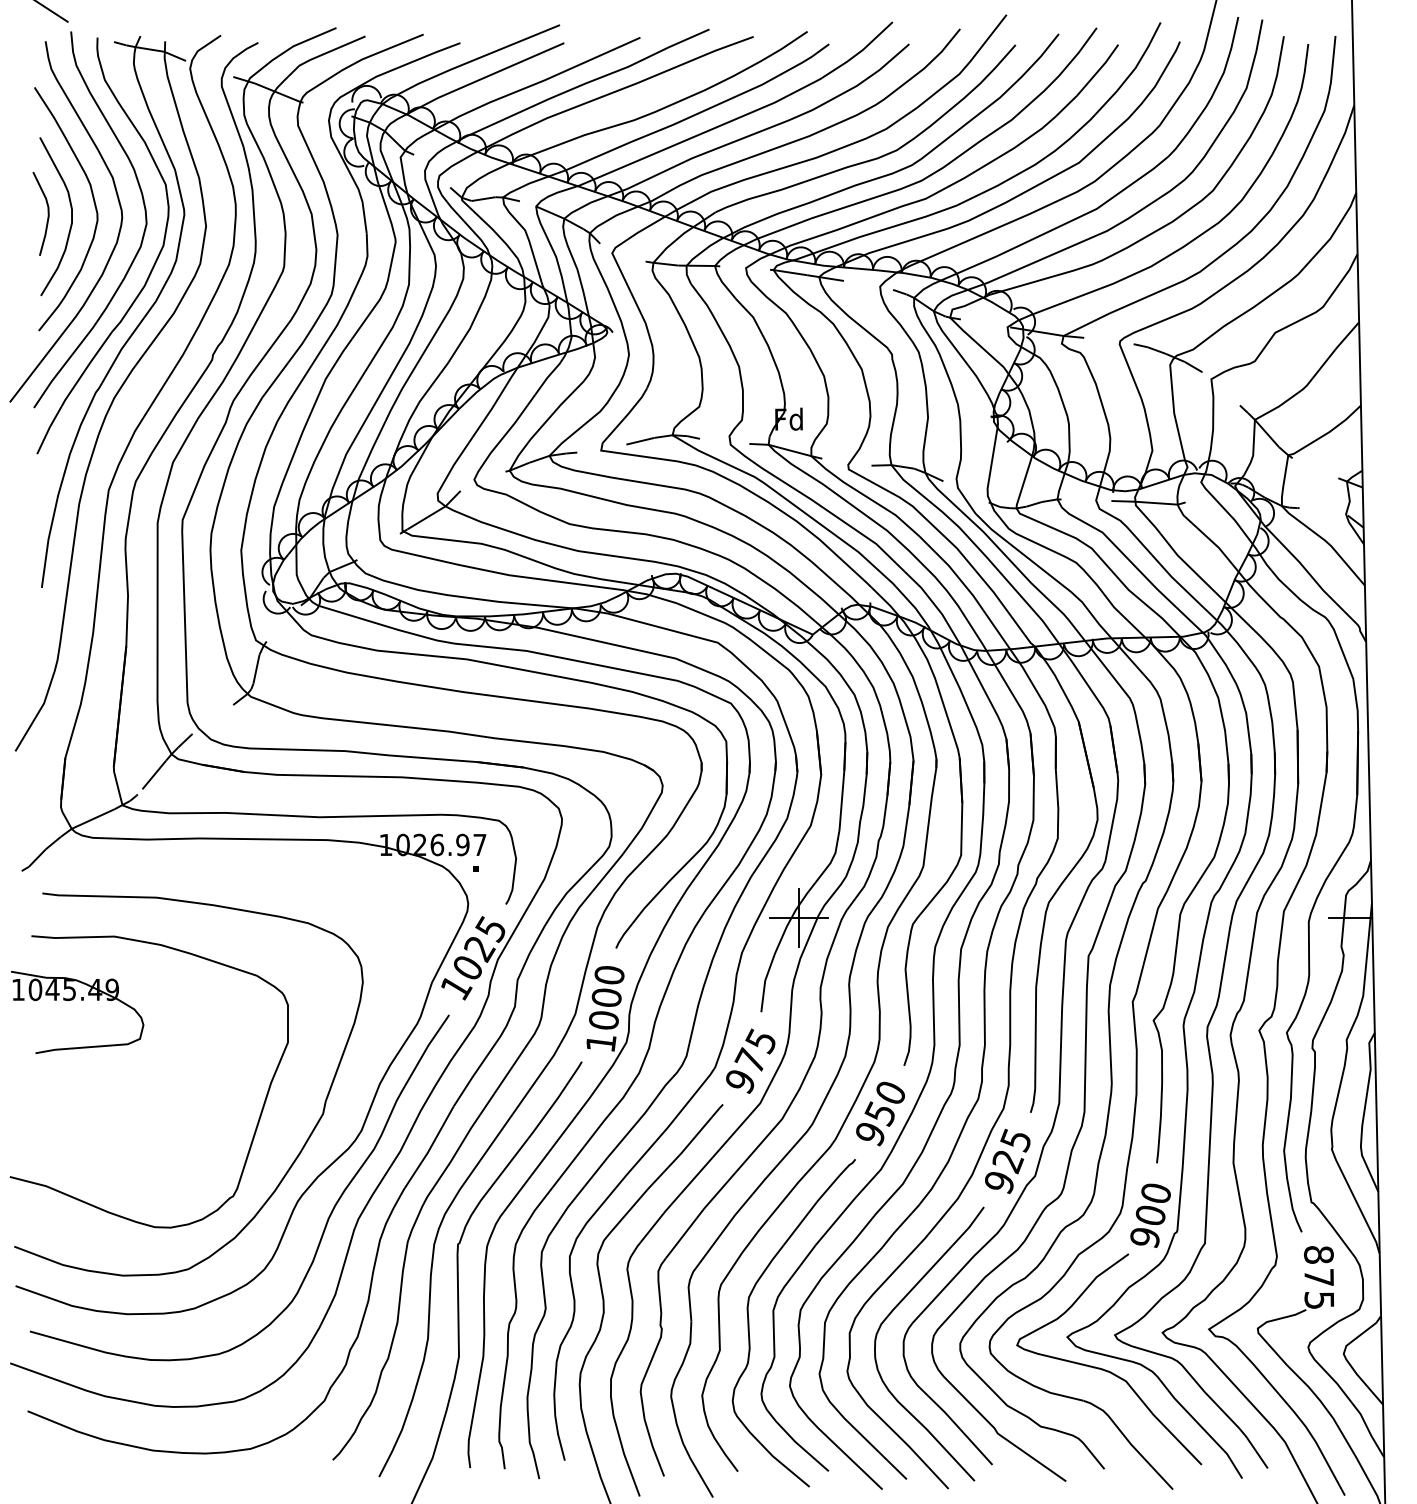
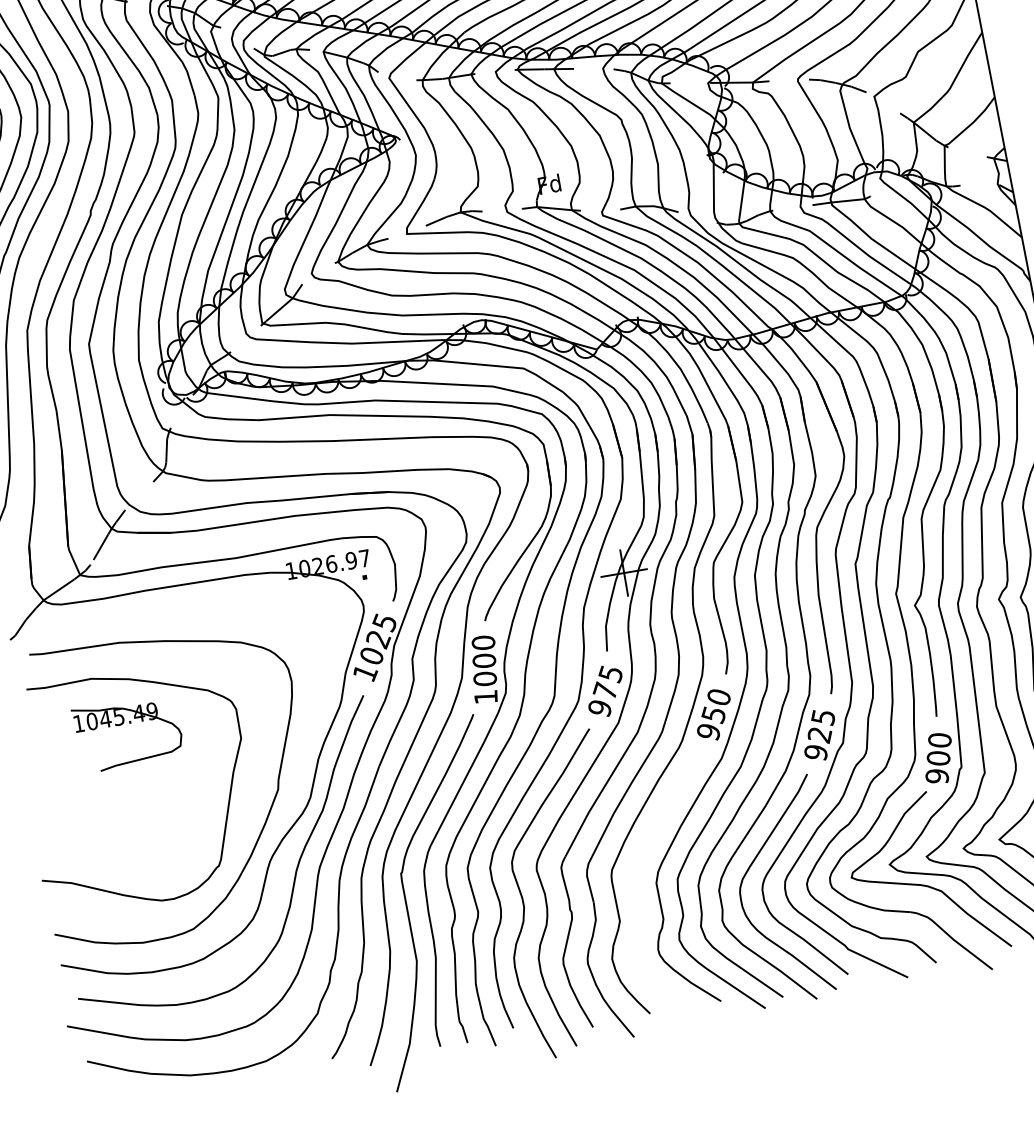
part: (81, 1000) -> (129, 723), moved
curve: (749, 1323) -> (639, 896), removed

